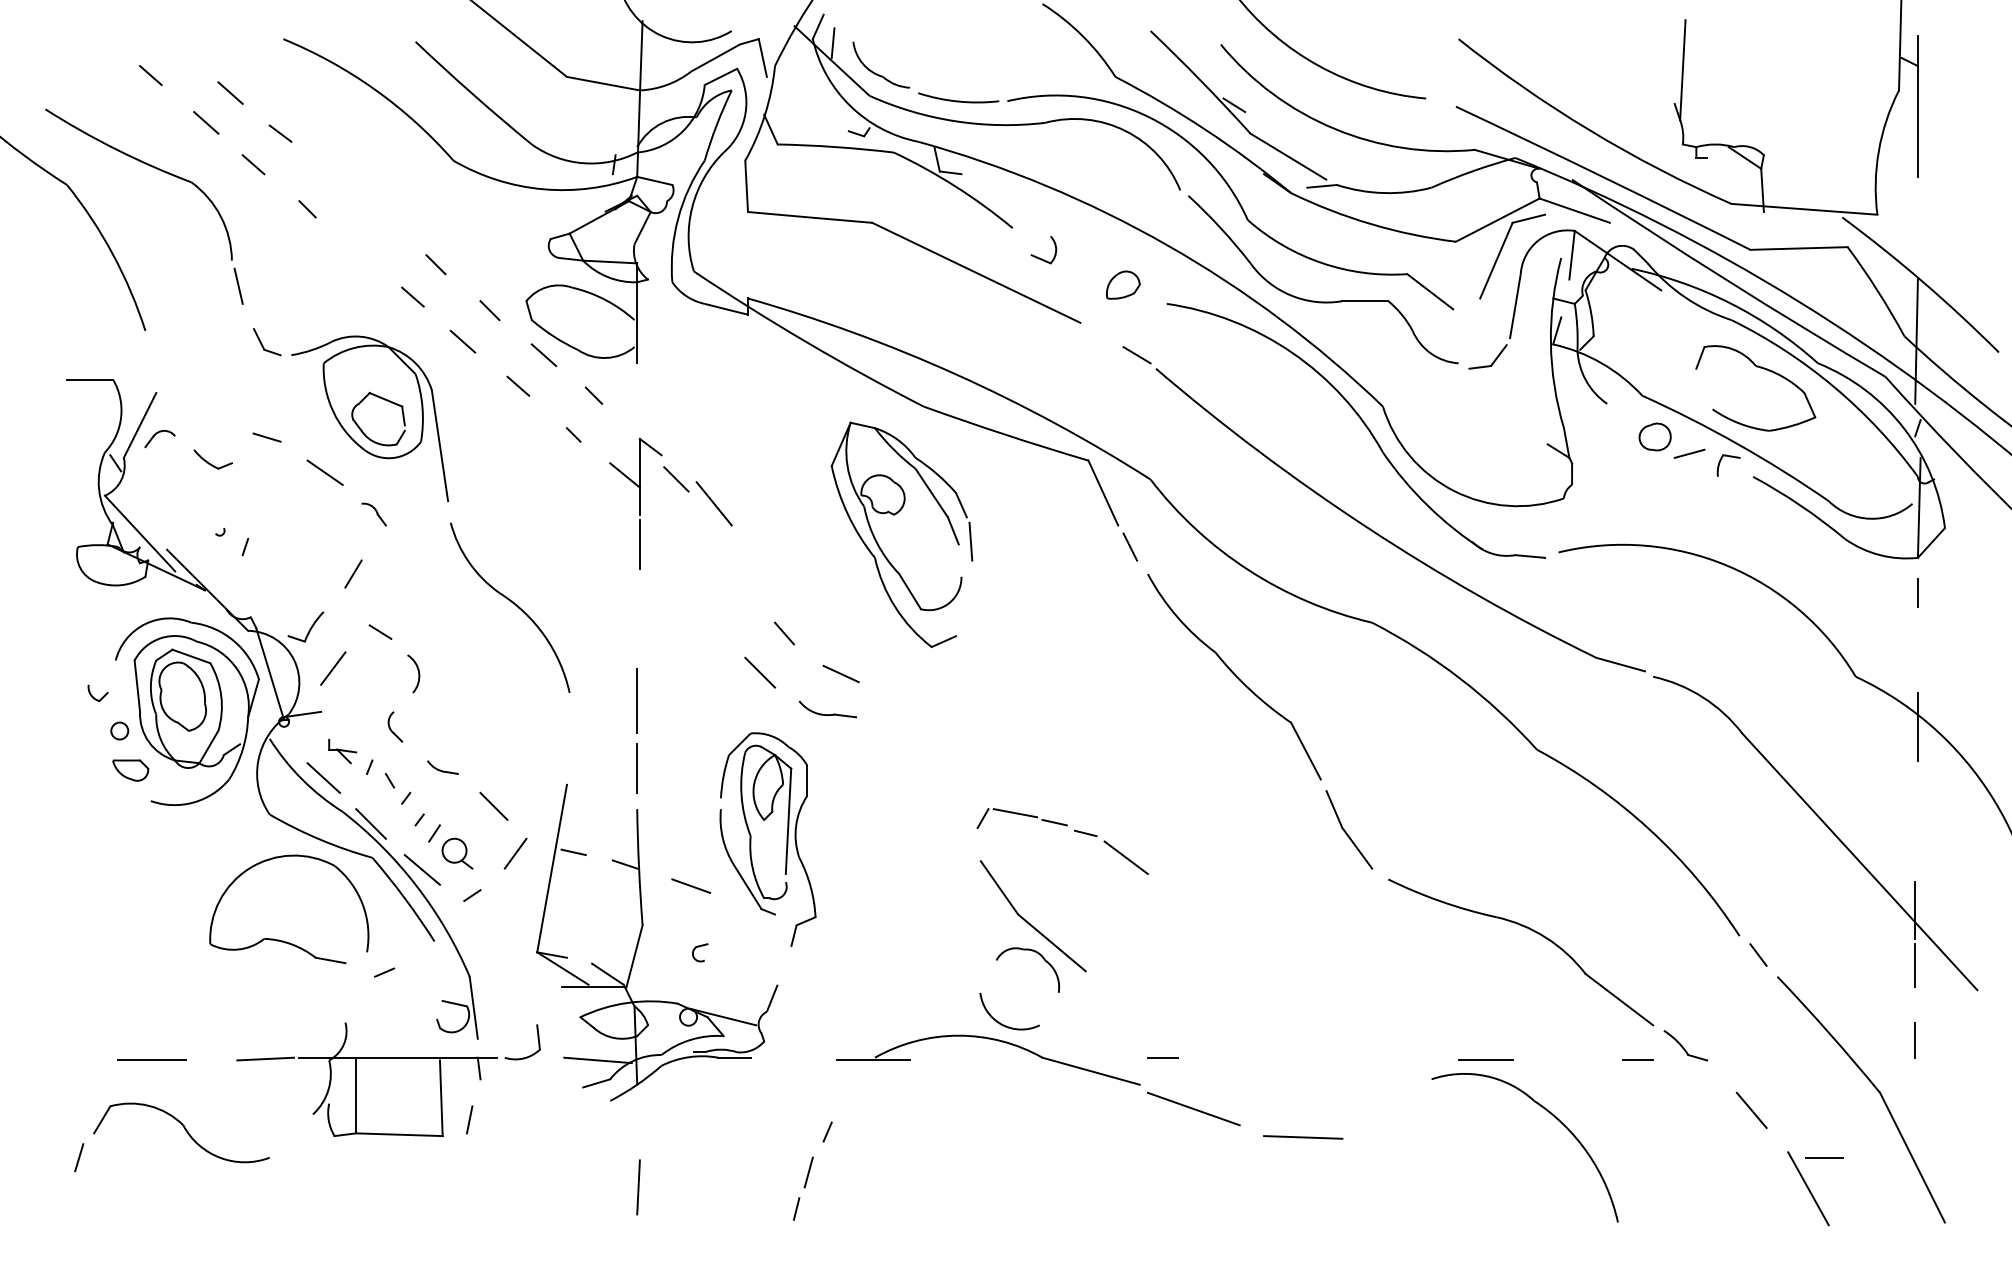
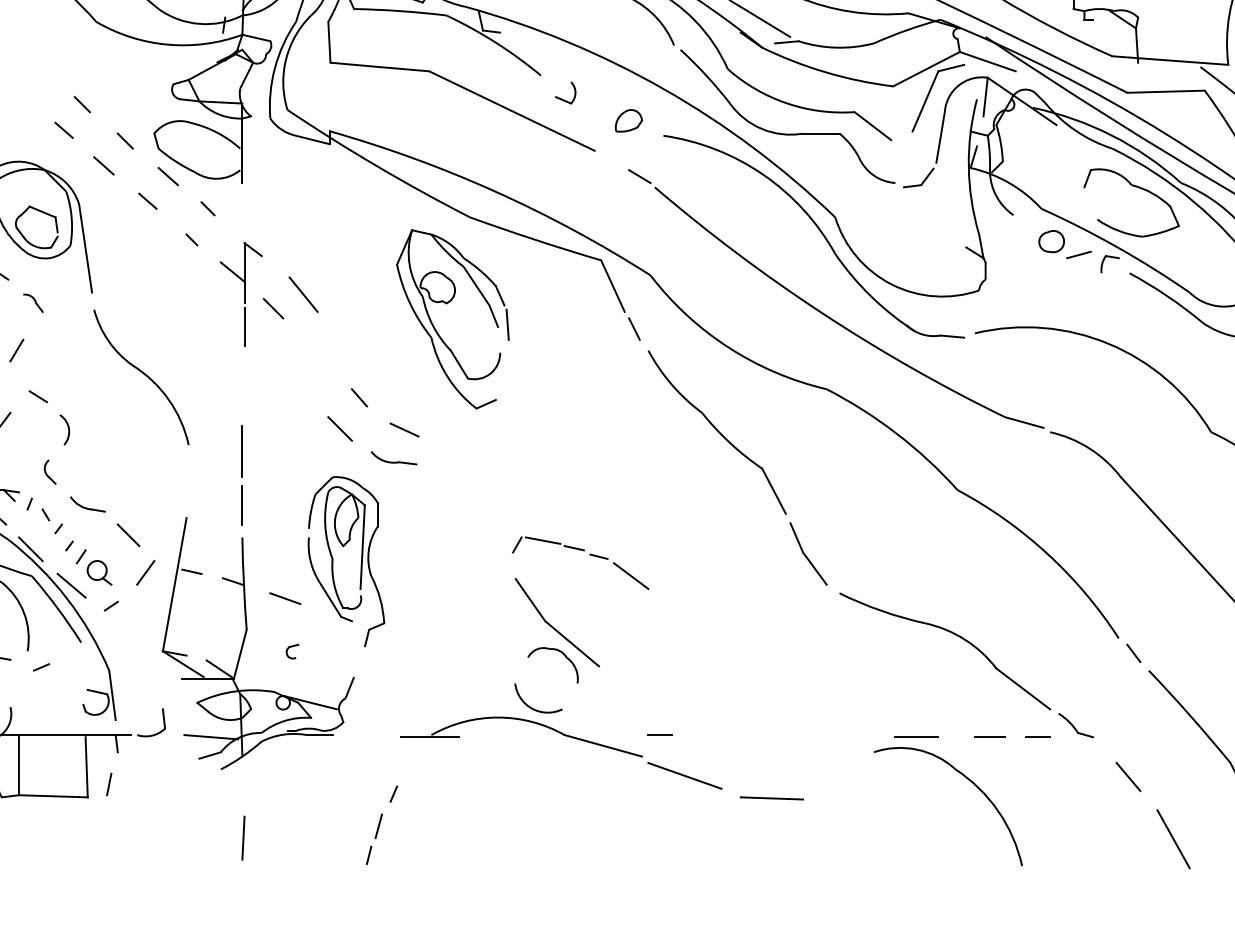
line: (676, 479) -> (273, 308), moved
part: (442, 767) -> (87, 504), size x1.43
line: (1824, 1157) -> (989, 736), moved

